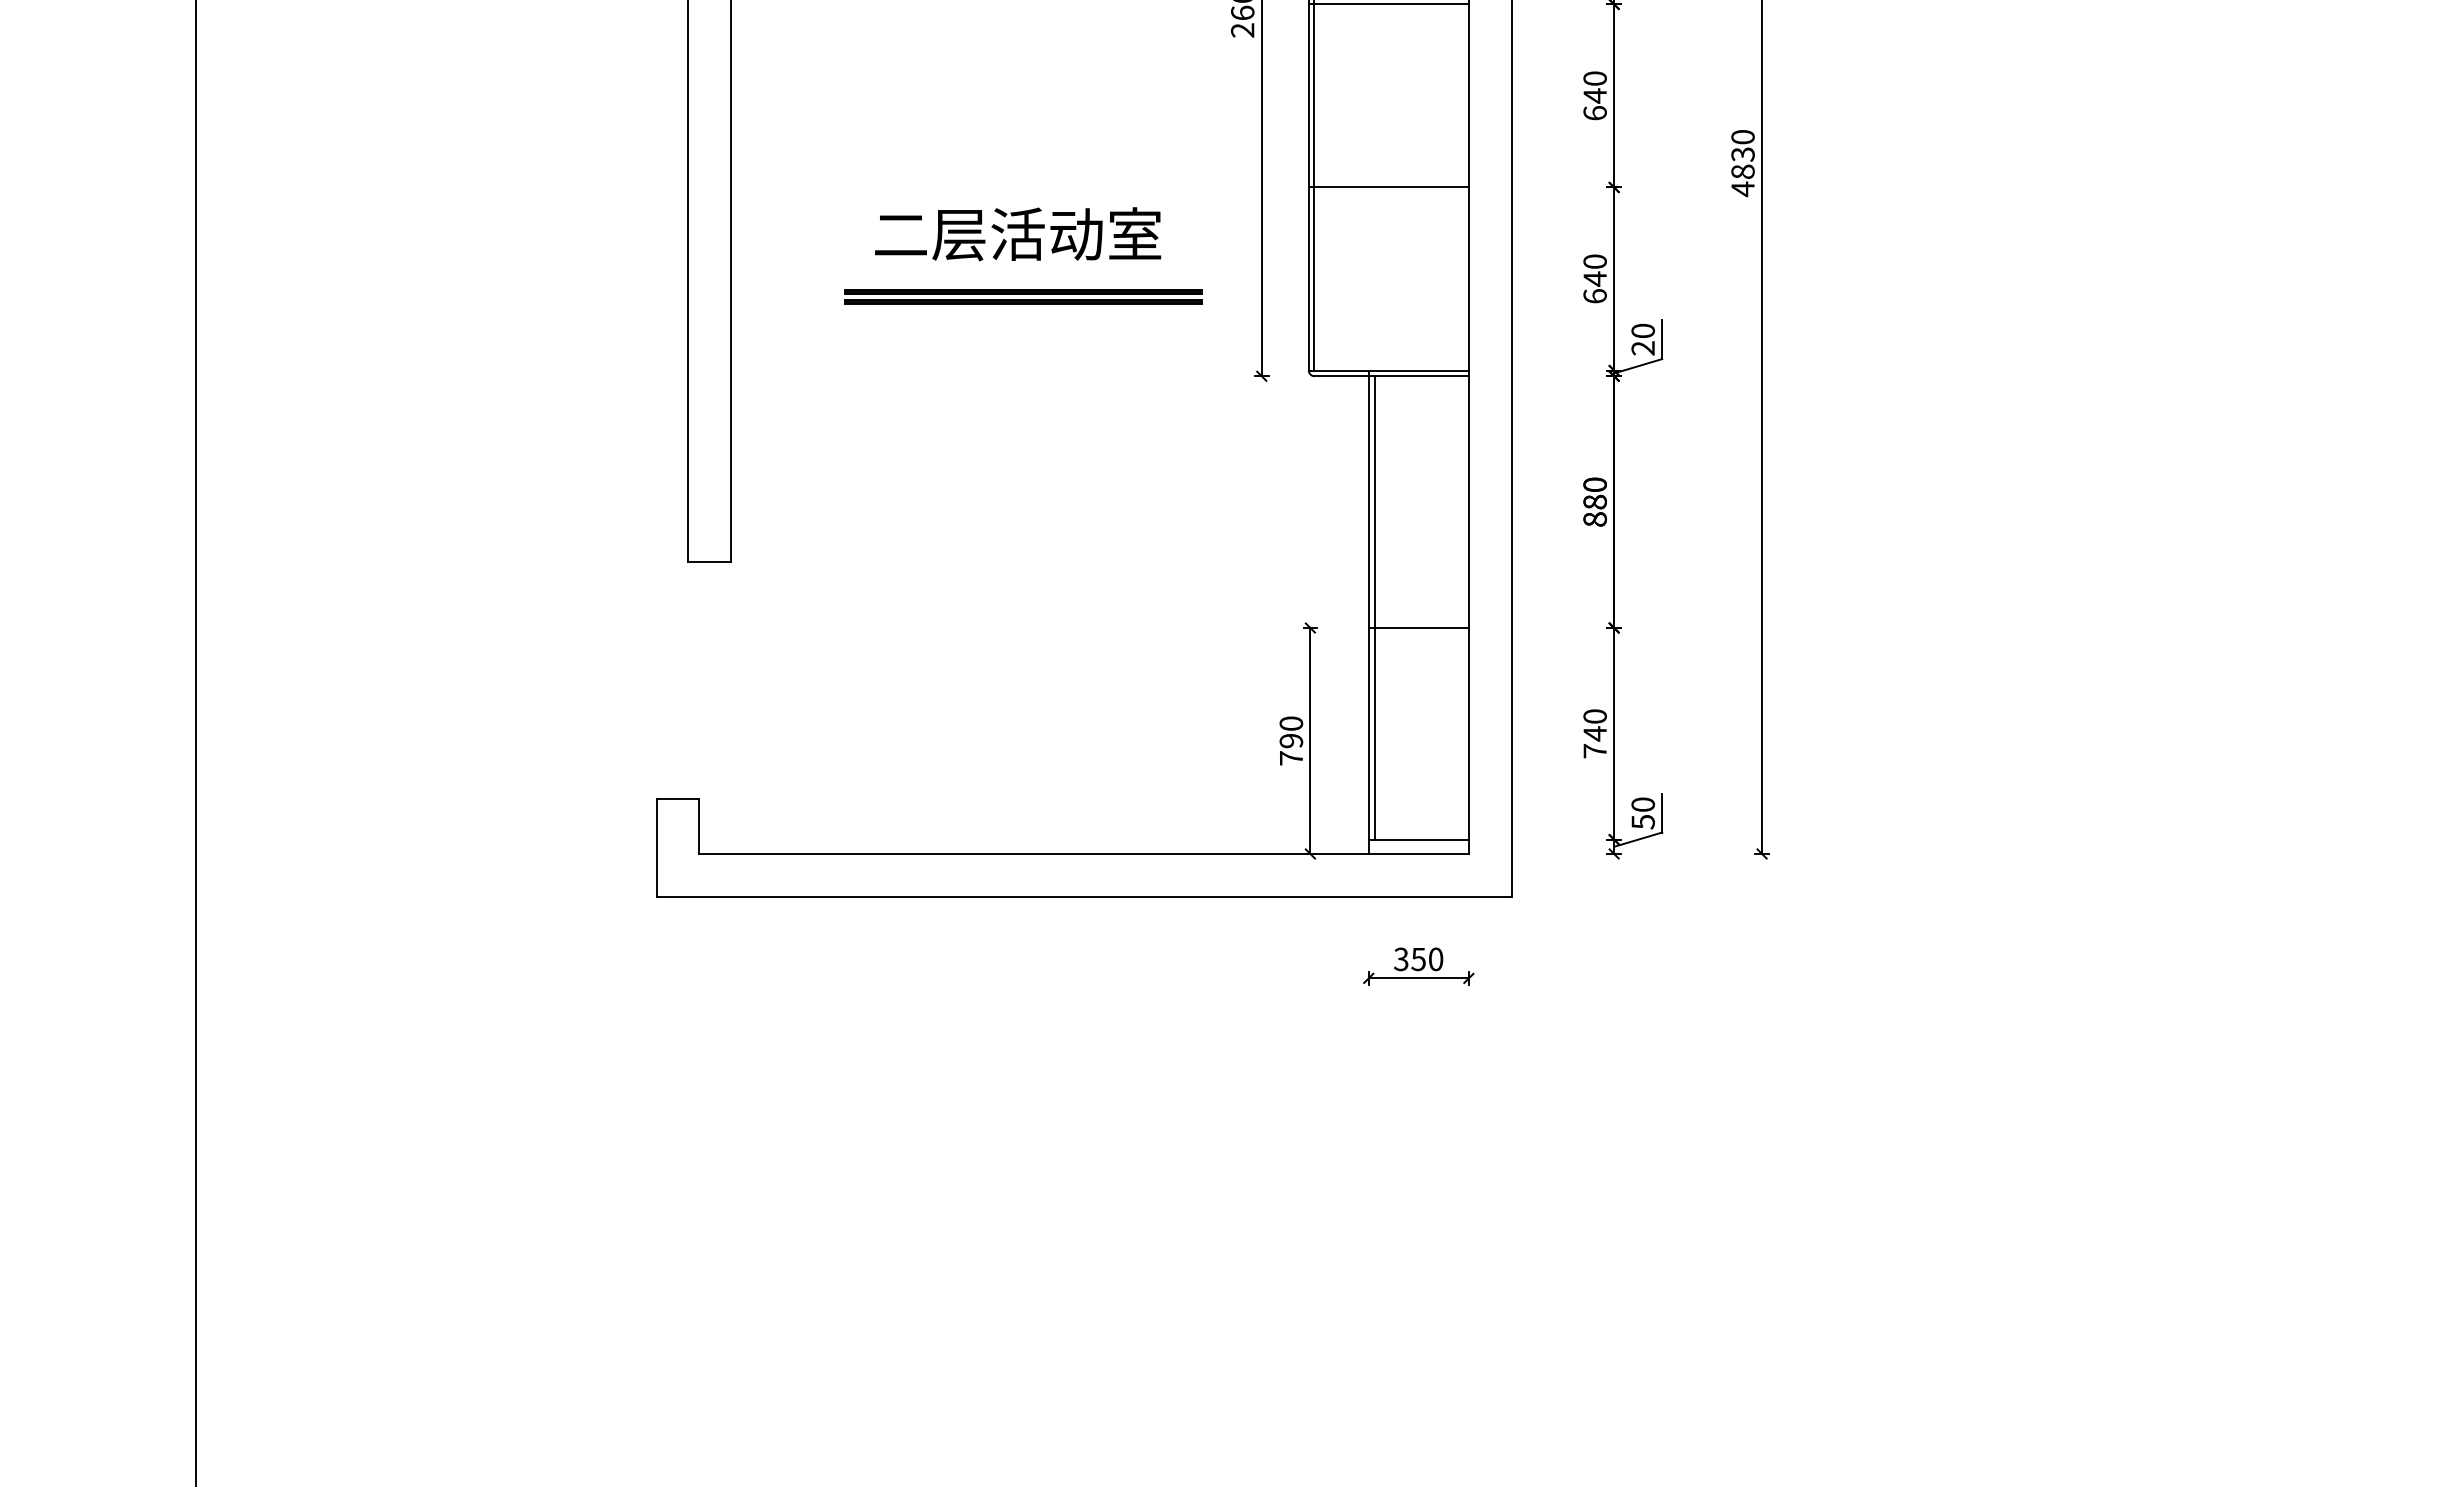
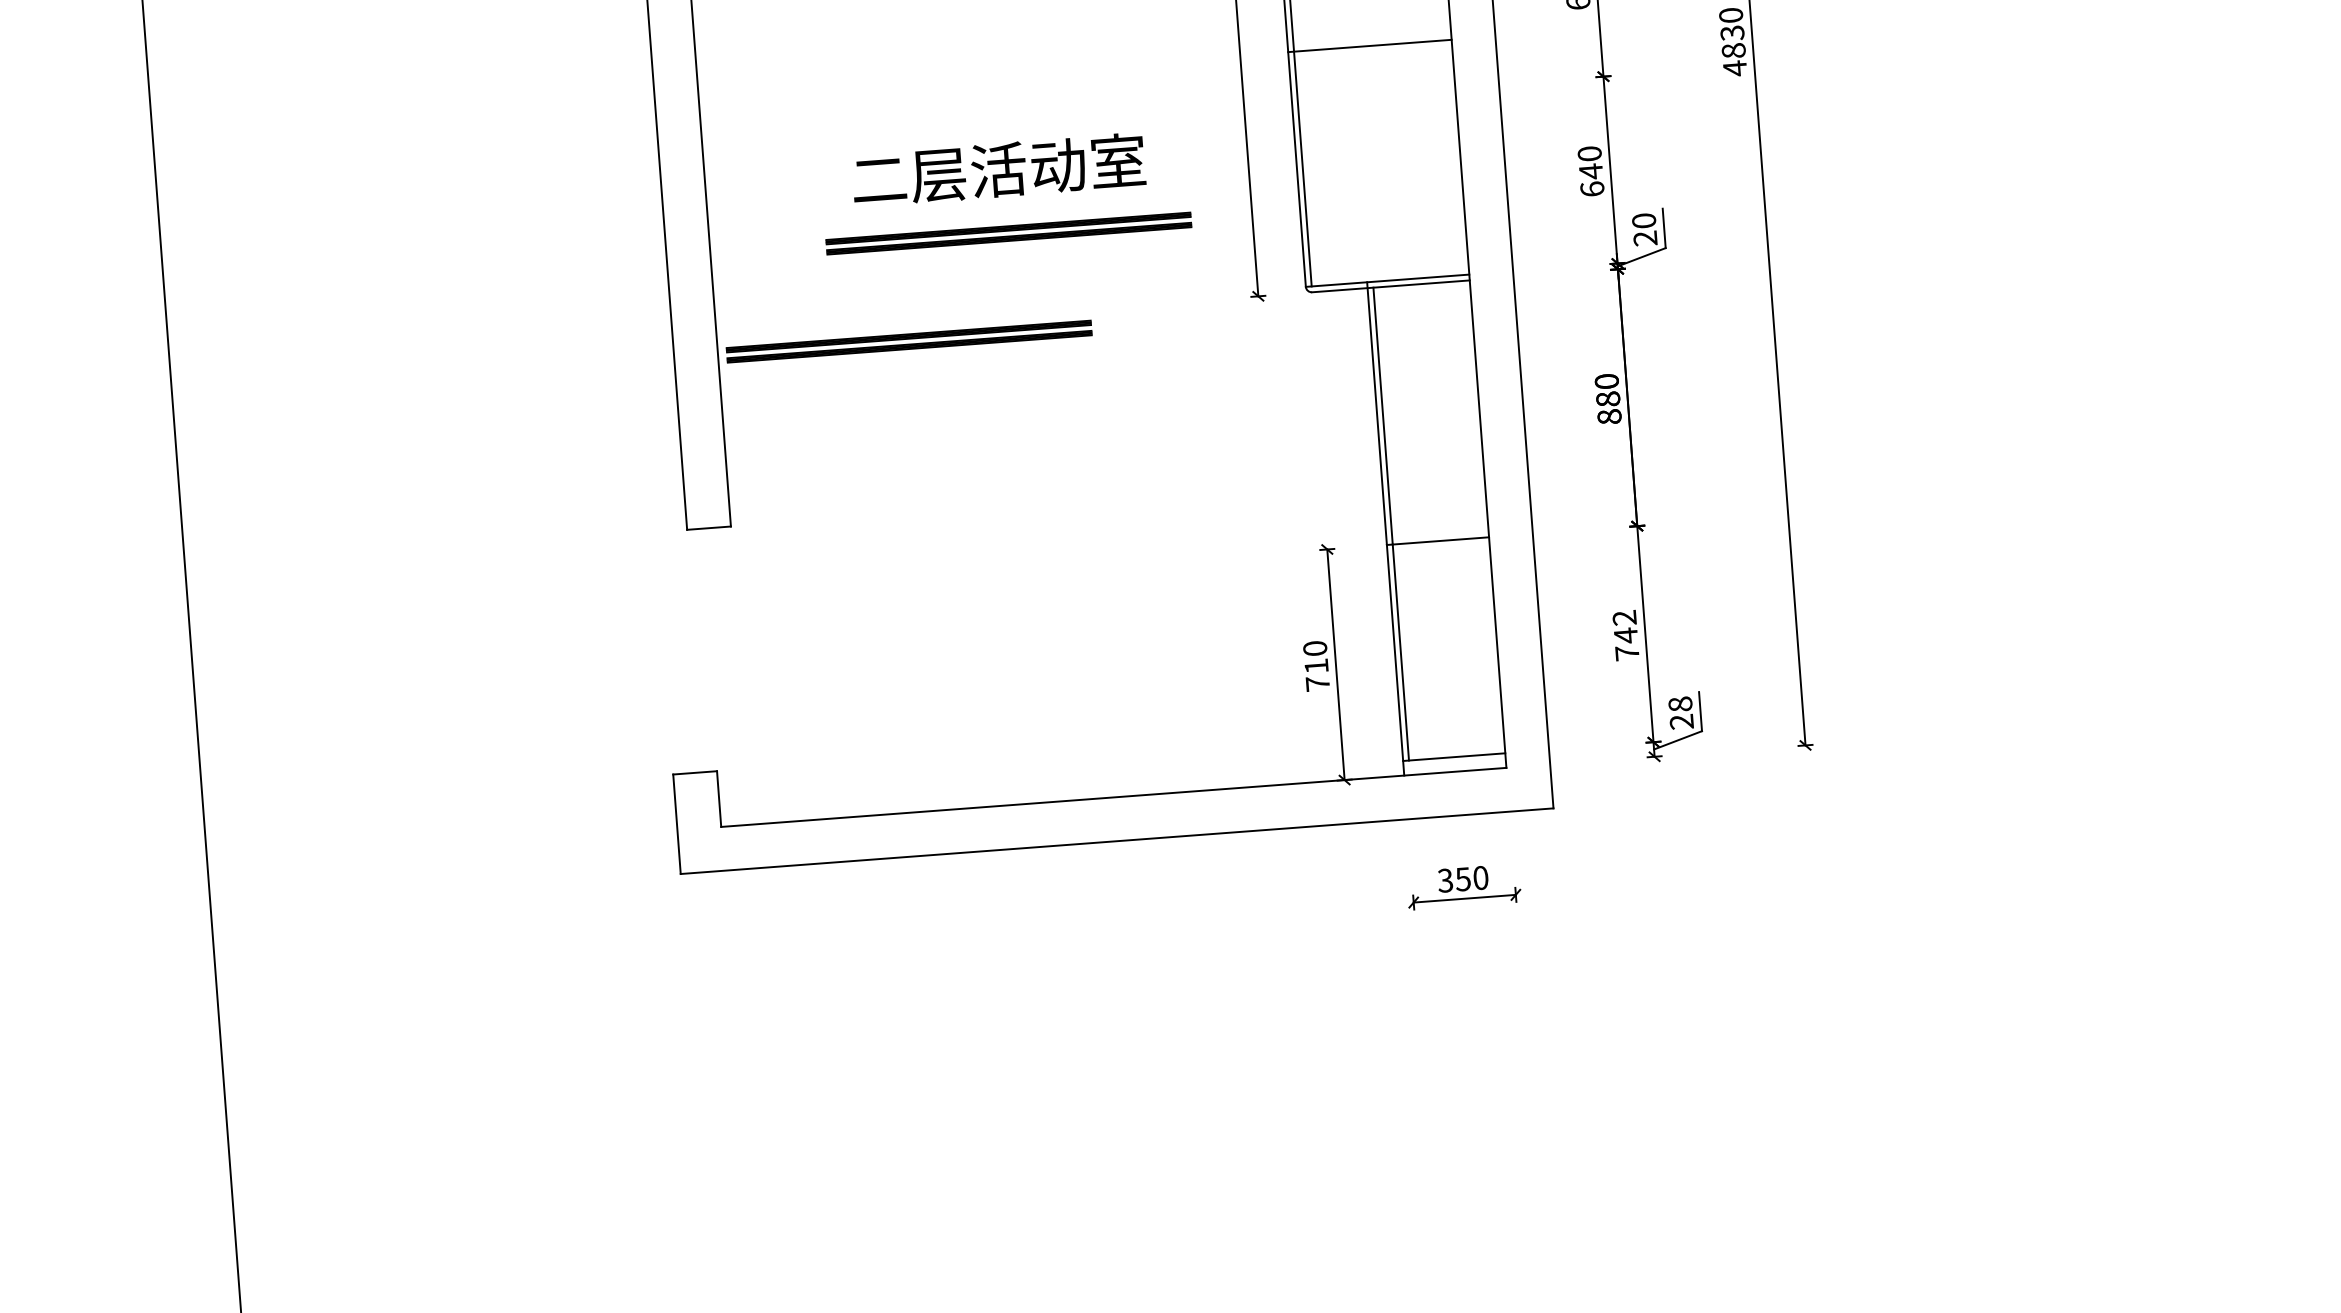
line: (1388, 187) -> (1369, 46), moved
part: (918, 394) -> (909, 341), added
text: (1594, 716) -> (1623, 617), 740 -> 742
text: (1291, 741) -> (1316, 666), 790 -> 710
text: (1642, 813) -> (1680, 713), 50 -> 28

